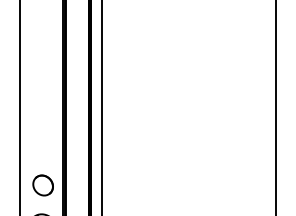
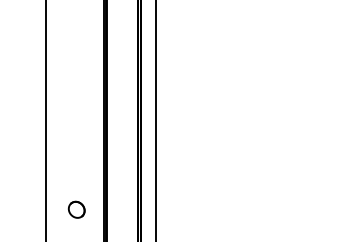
part: (42, 185) -> (75, 209), size x0.6

